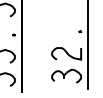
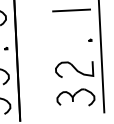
line: (66, 7) -> (71, 10), added

